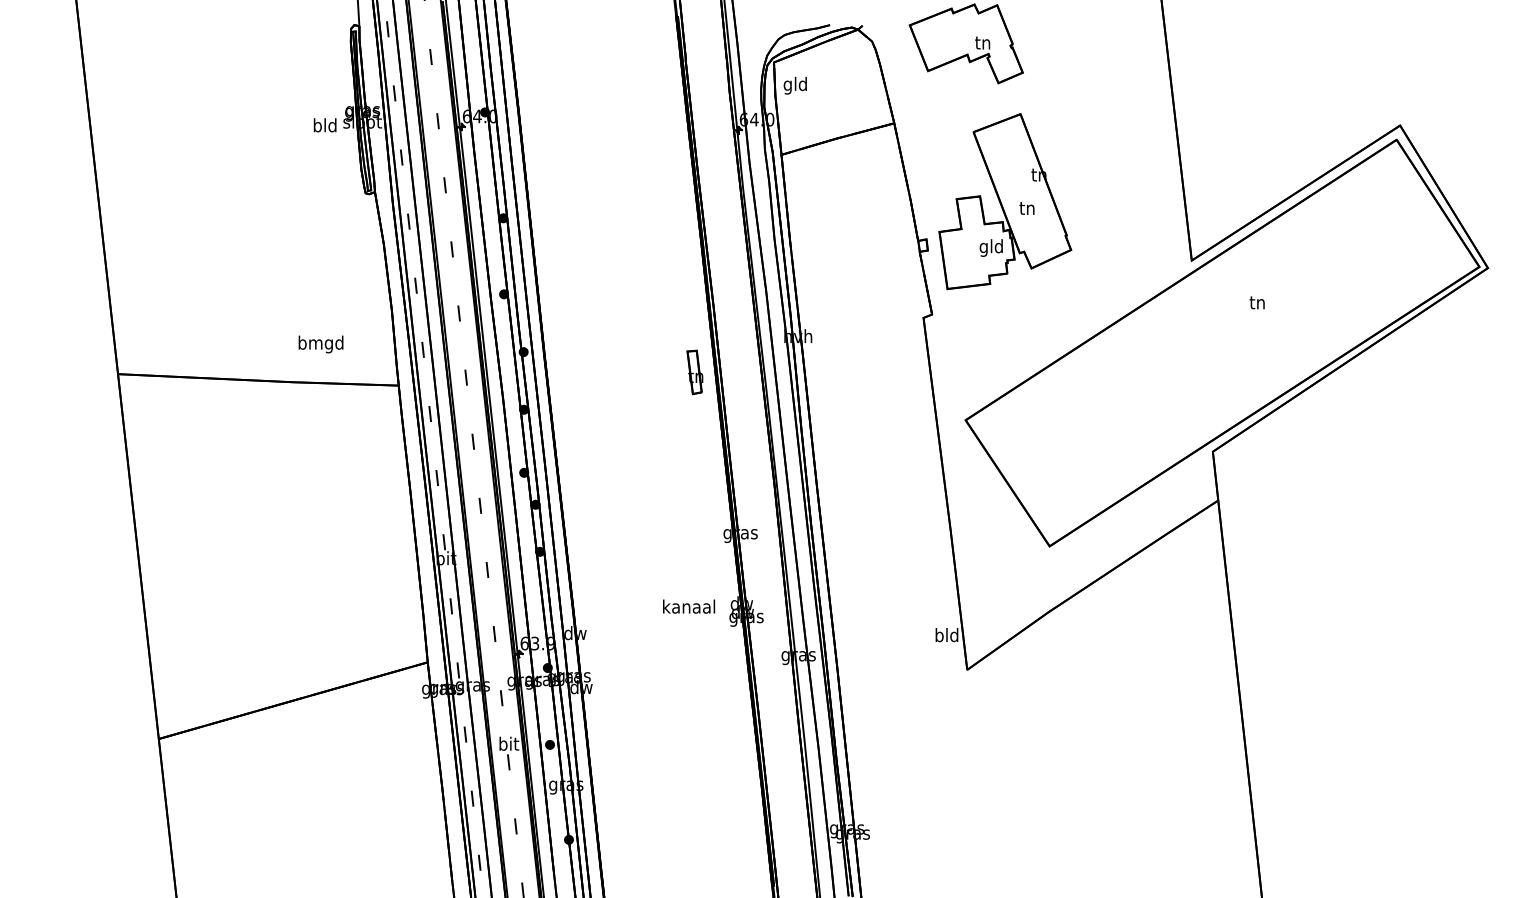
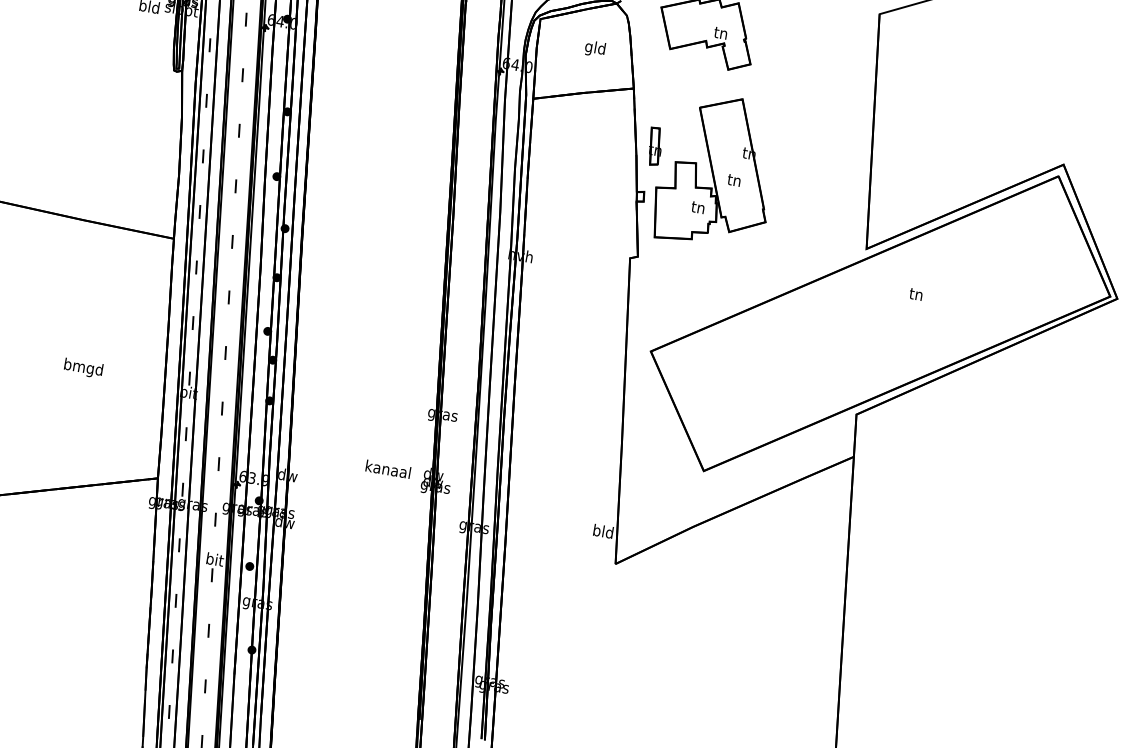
text: (794, 85) -> (594, 48), moved
text: (990, 247) -> (697, 208), gld -> tn
text: (320, 344) -> (83, 368), moved
part: (694, 372) -> (654, 146), moved

